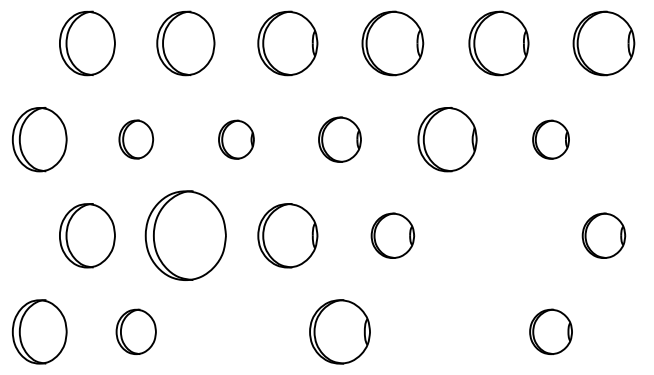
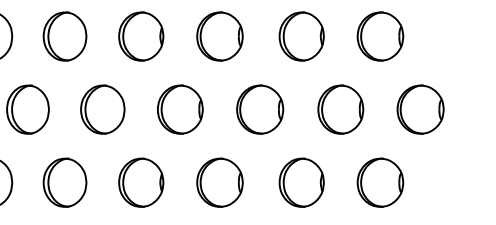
part: (136, 139) -> (65, 36), size x1.67
part: (236, 139) -> (141, 36), size x1.67
part: (339, 139) -> (219, 36), size x1.43
part: (550, 139) -> (380, 36), size x1.67
part: (185, 235) -> (102, 109), size x0.71
part: (392, 235) -> (259, 109), size x1.43
part: (498, 235) -> (340, 109), added
part: (603, 235) -> (420, 109), size x1.43
part: (136, 331) -> (65, 182), size x1.43
part: (236, 331) -> (141, 182), added
part: (447, 331) -> (301, 182), added
part: (550, 331) -> (380, 182), size x1.43

